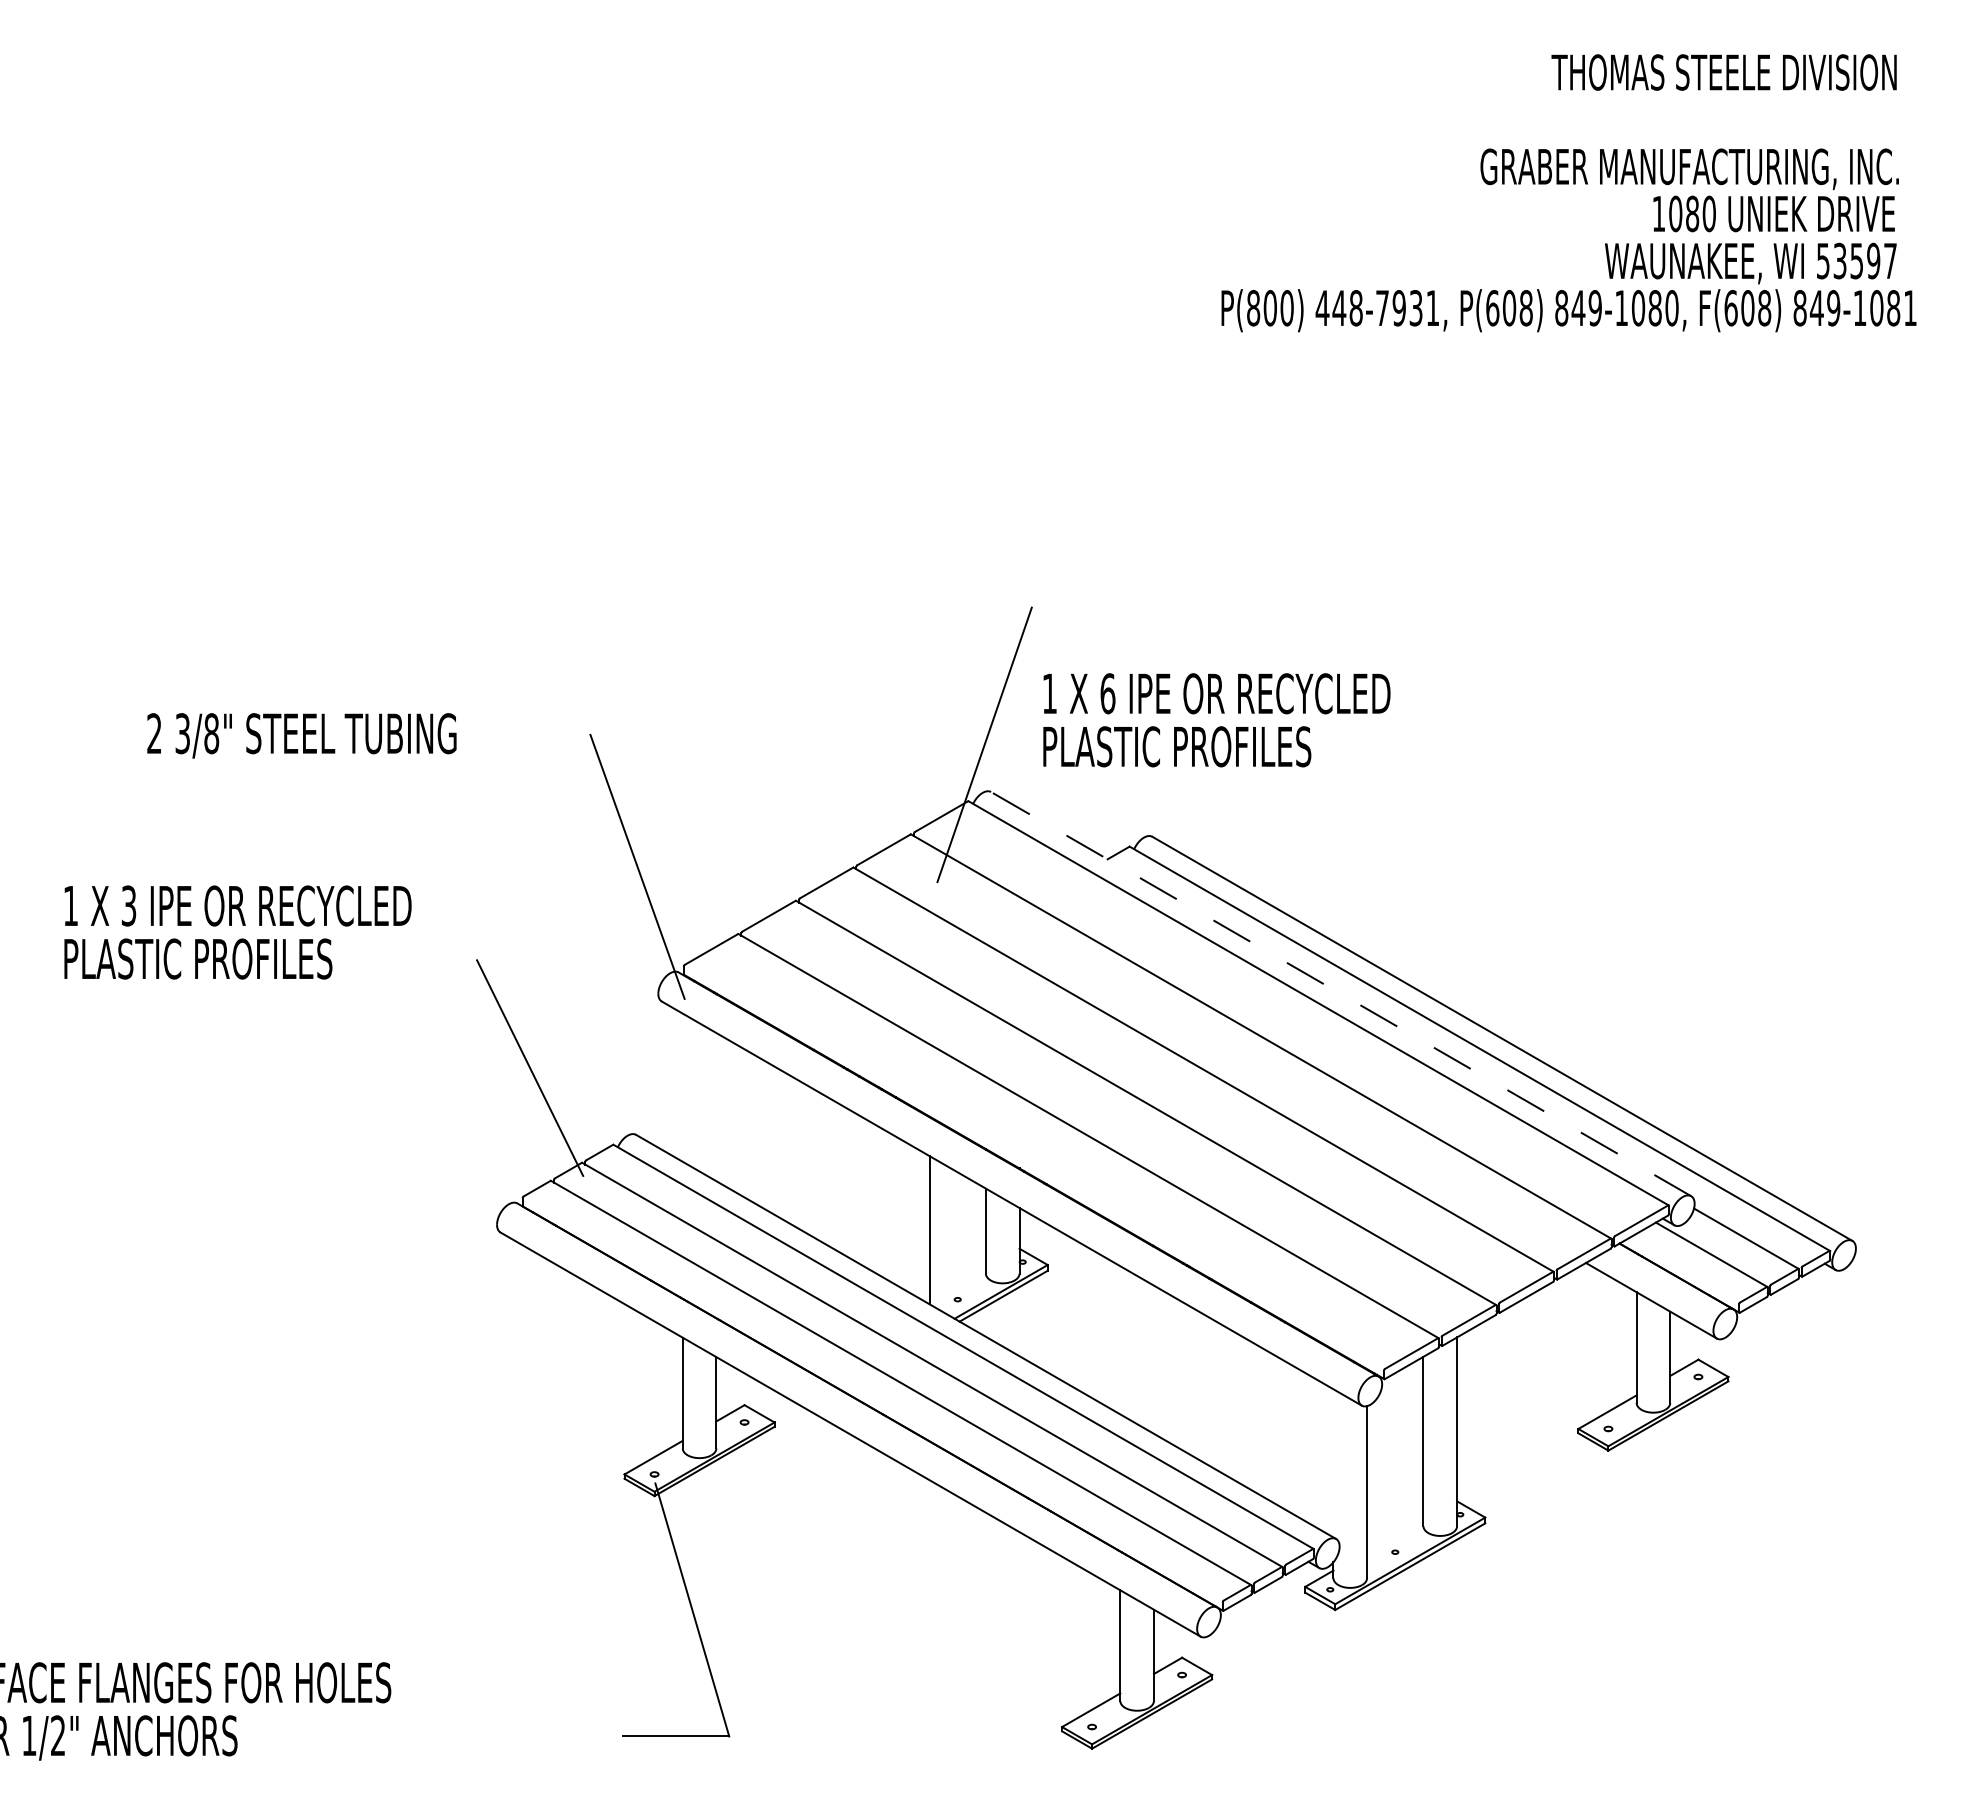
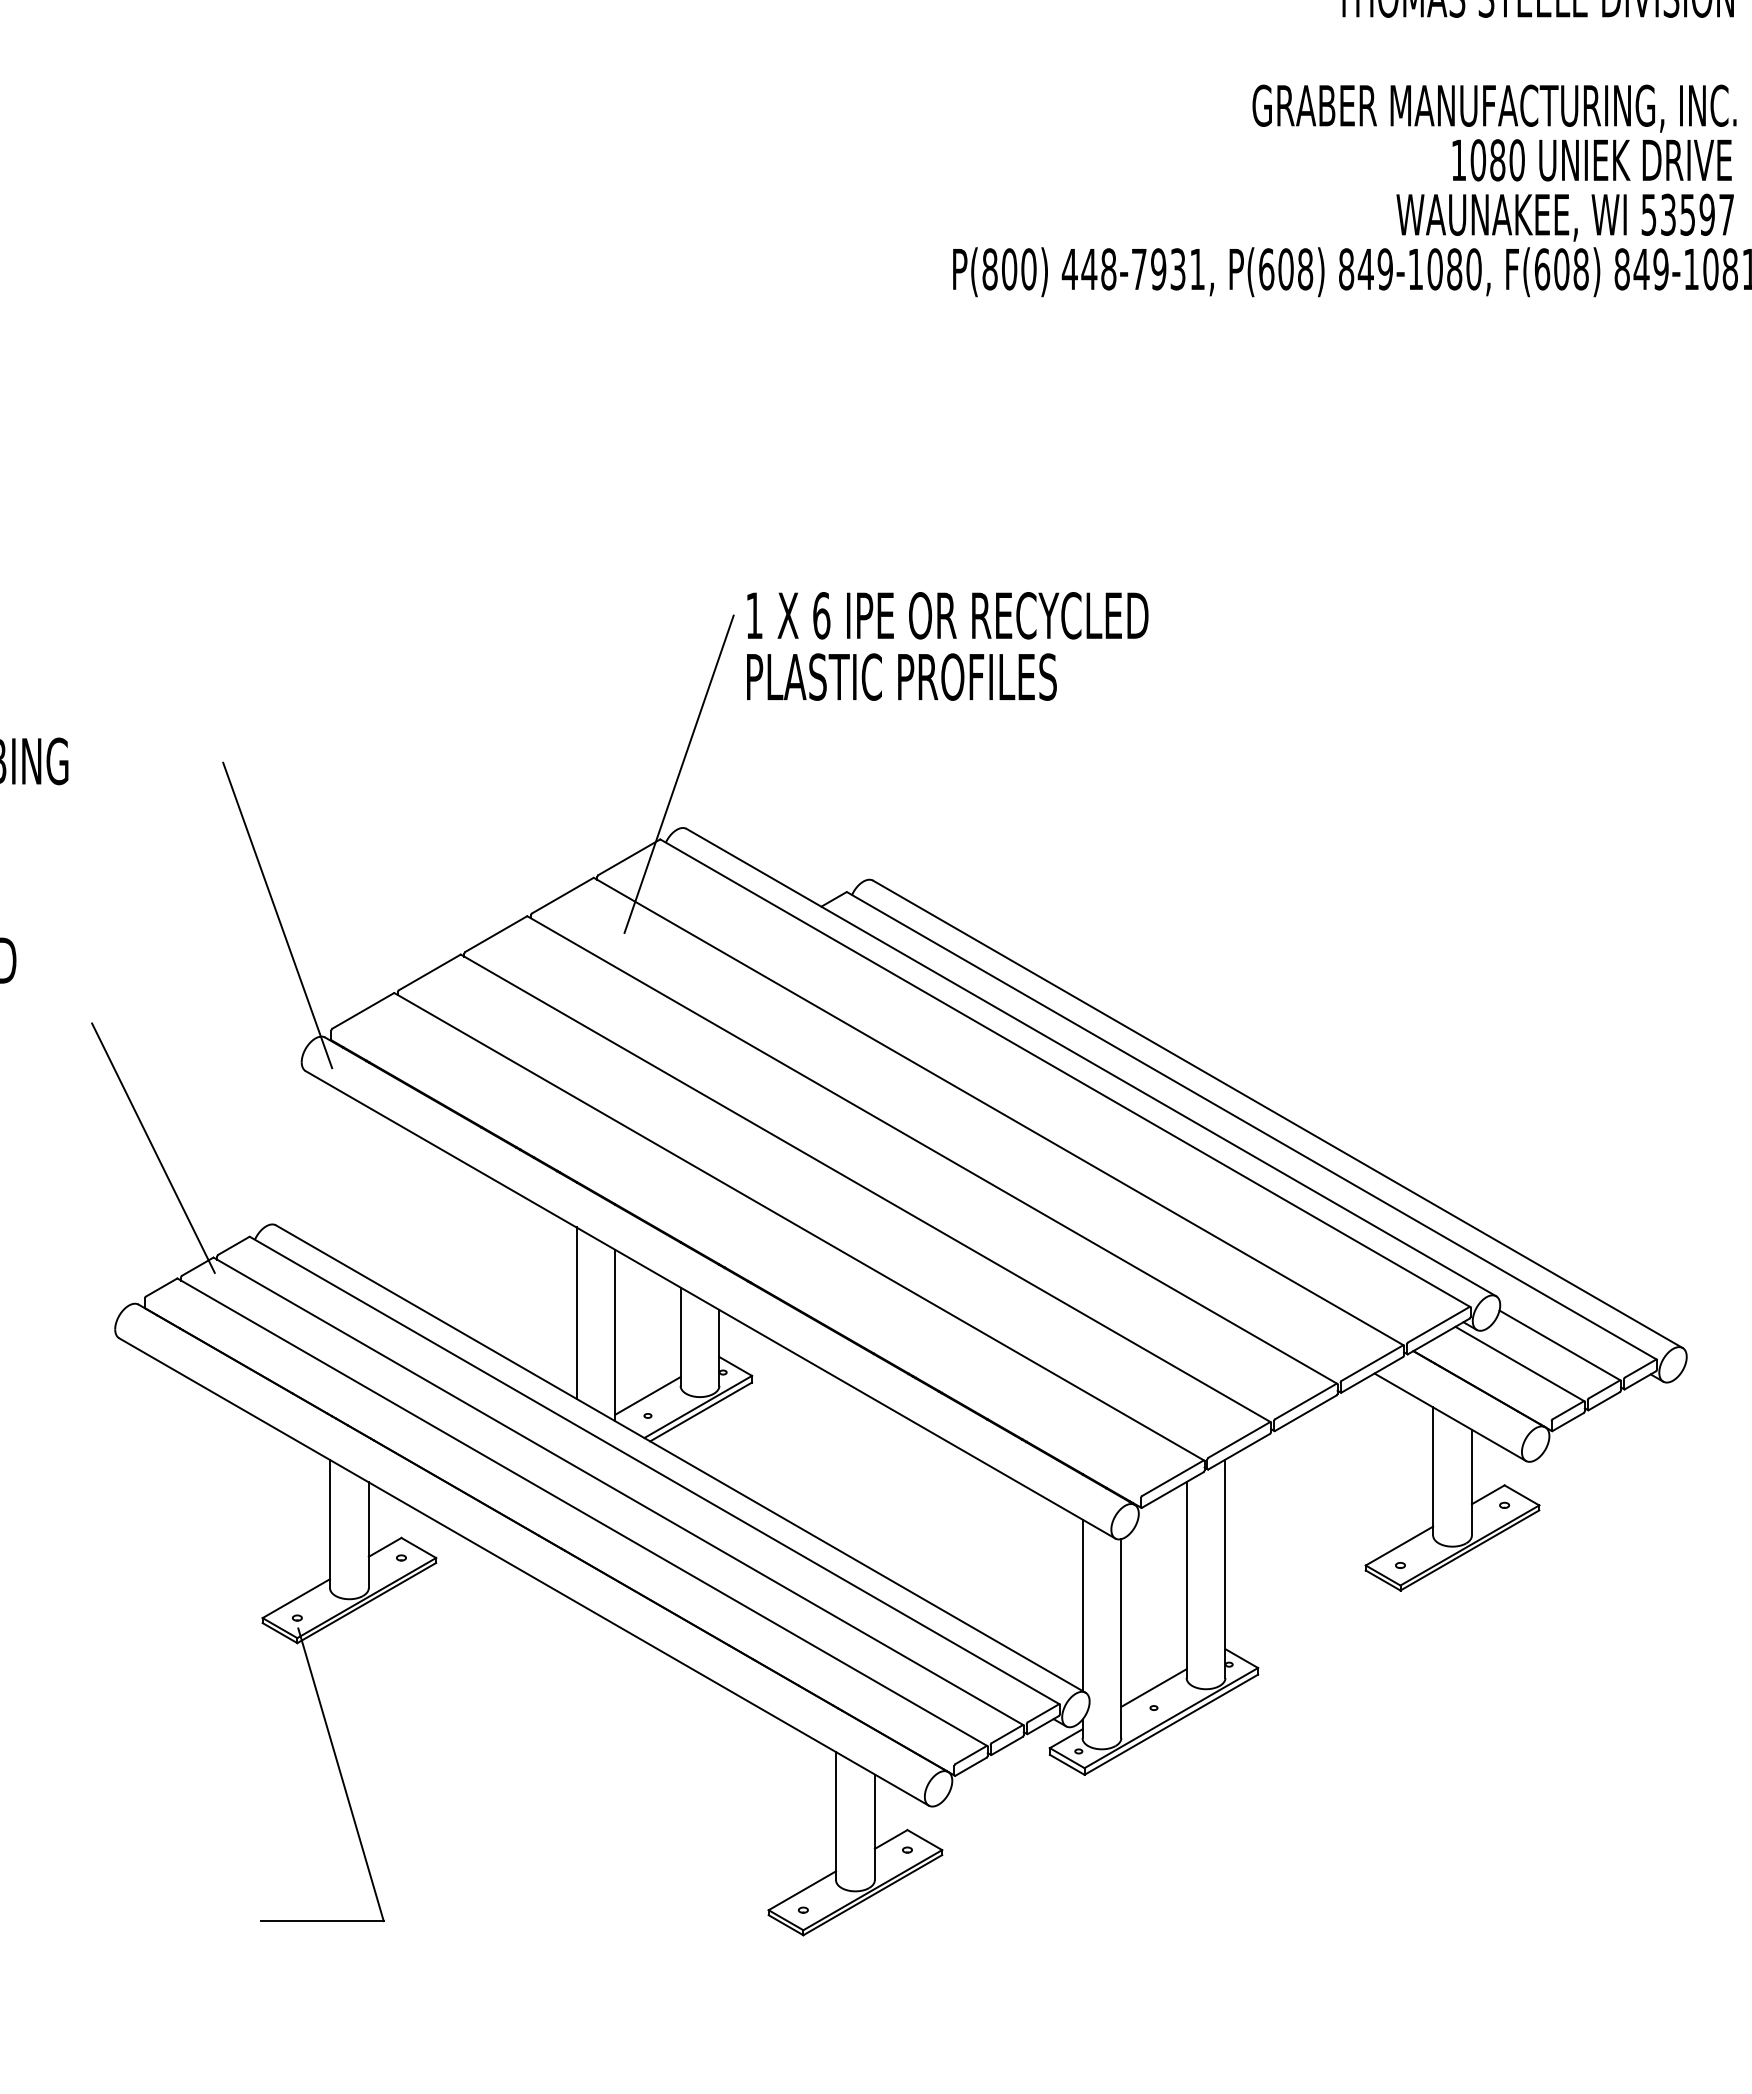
text: (1216, 720) -> (947, 646), moved
line: (1340, 993) -> (1090, 1061), dashed -> solid
line: (895, 1210) -> (576, 1312), added
line: (957, 1282) -> (647, 1396), added
line: (1333, 1463) -> (1082, 1605), added
line: (1395, 1534) -> (1154, 1687), added

